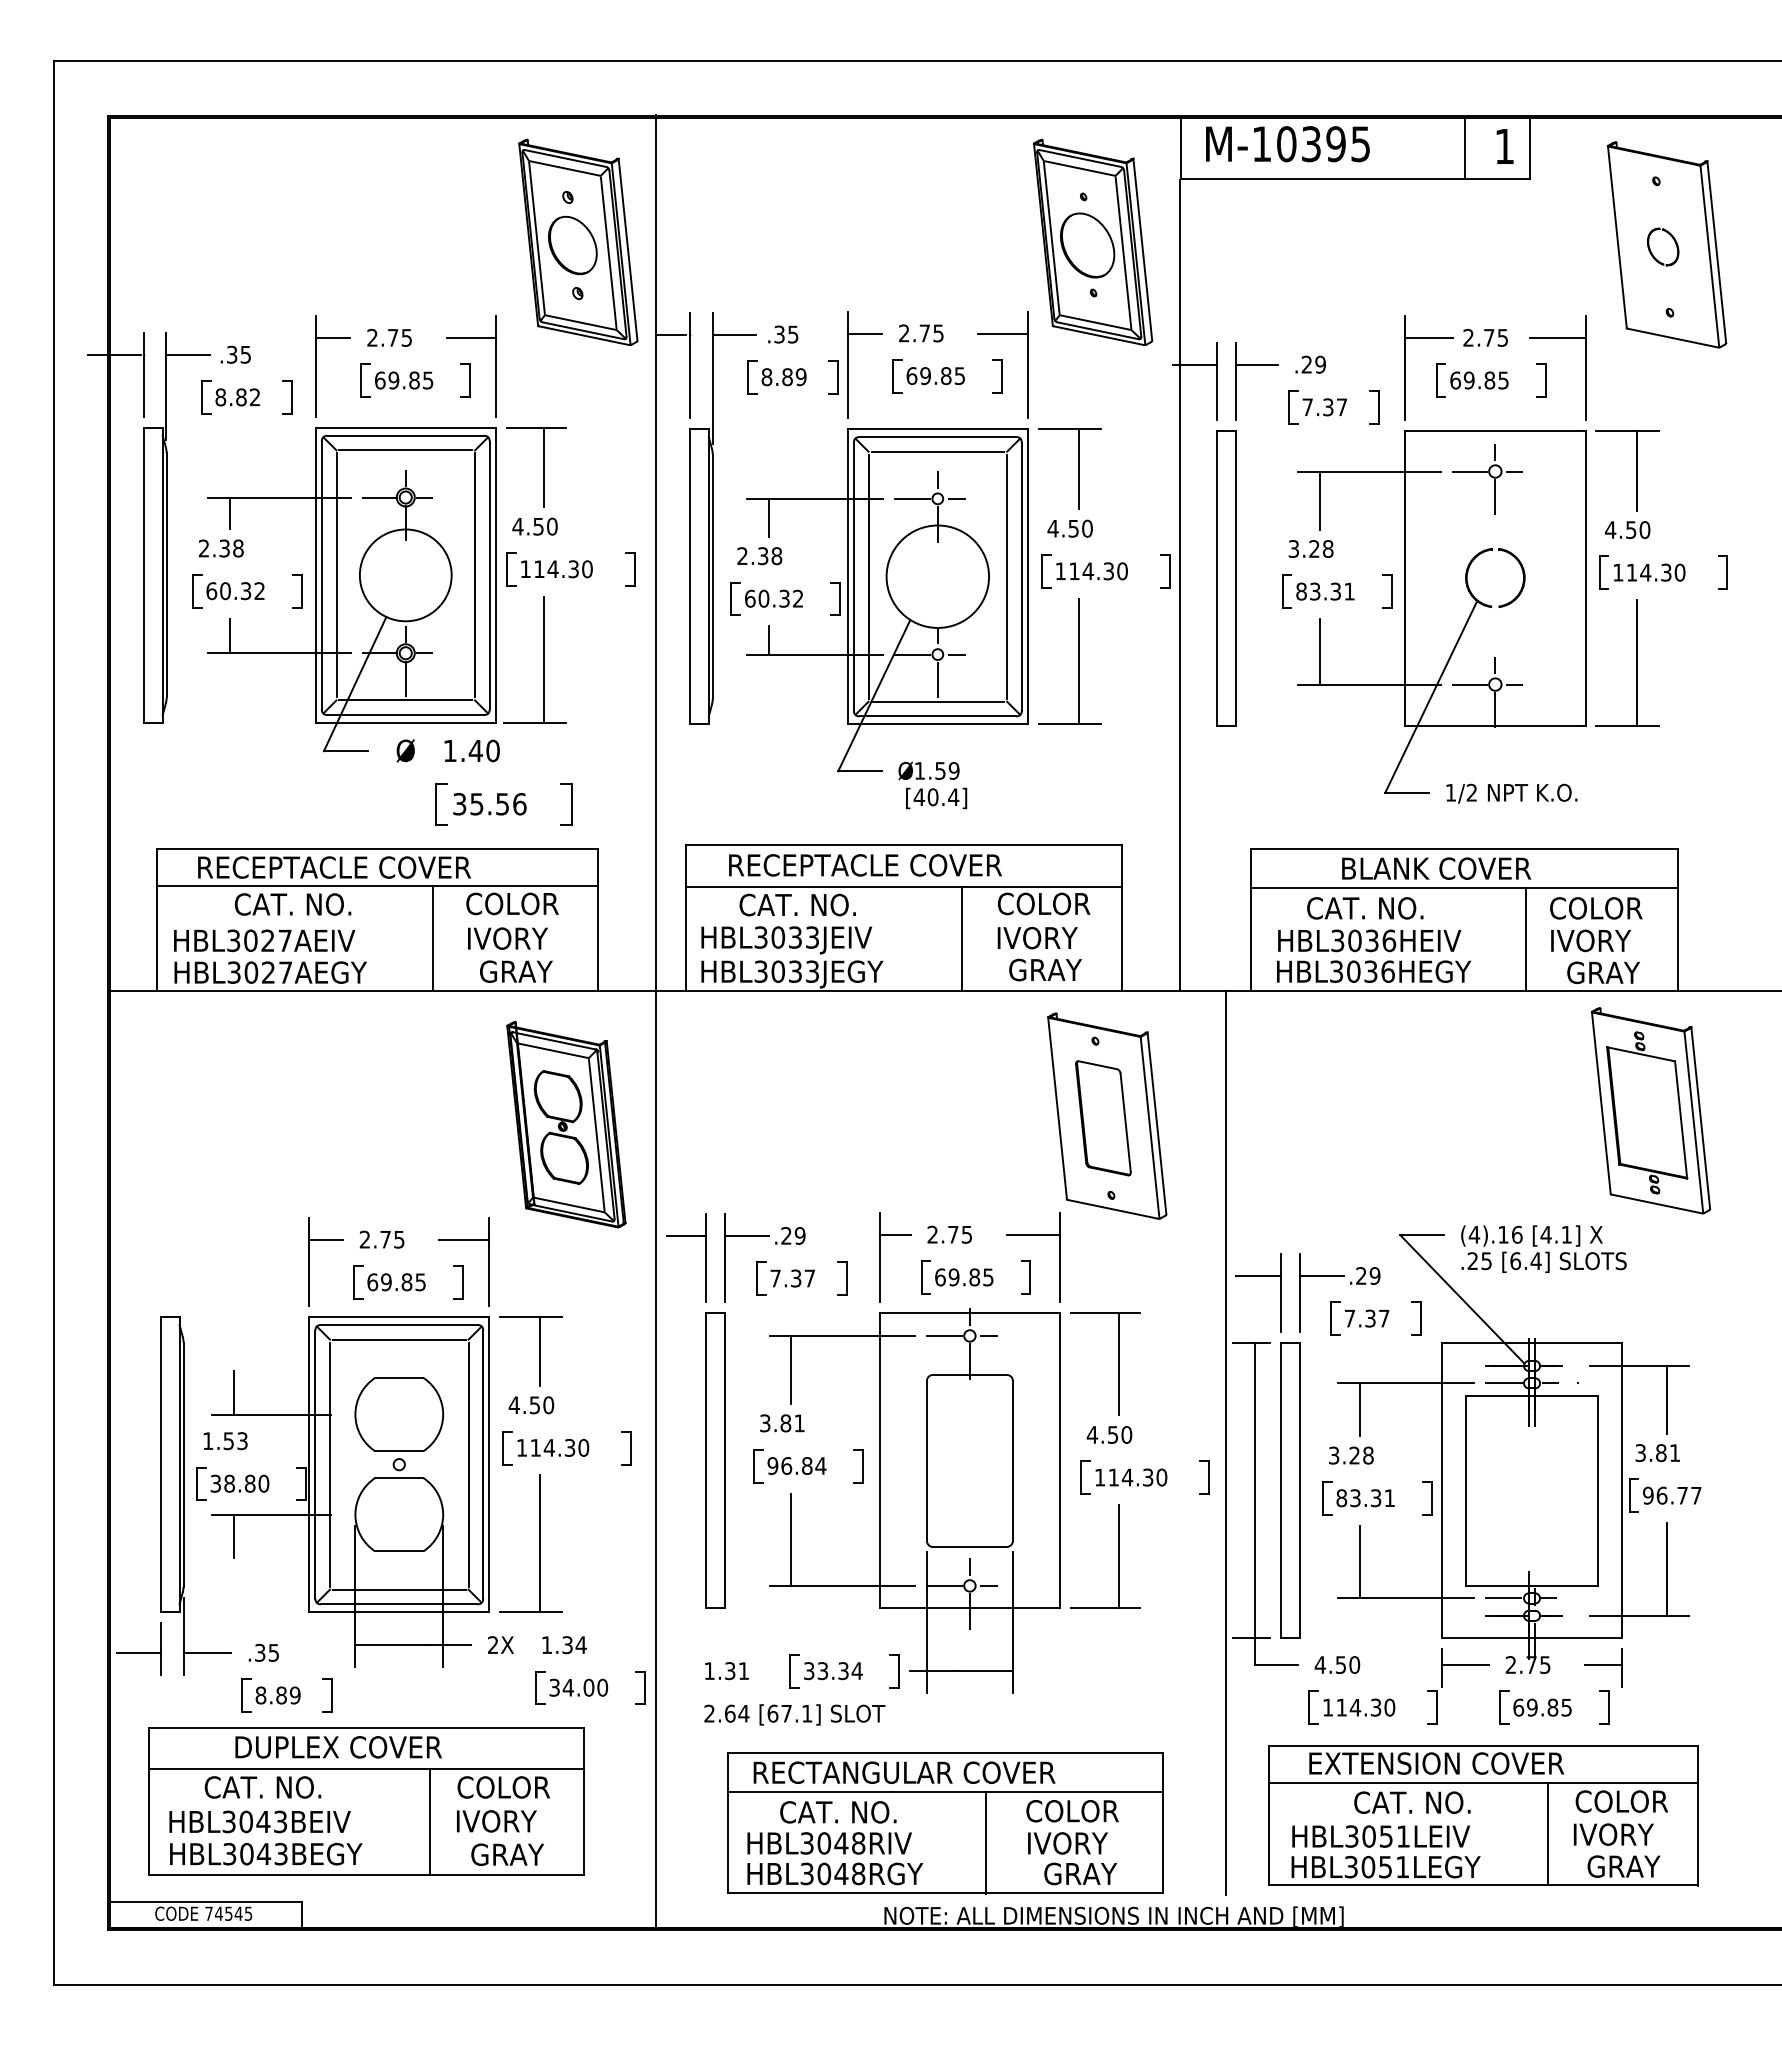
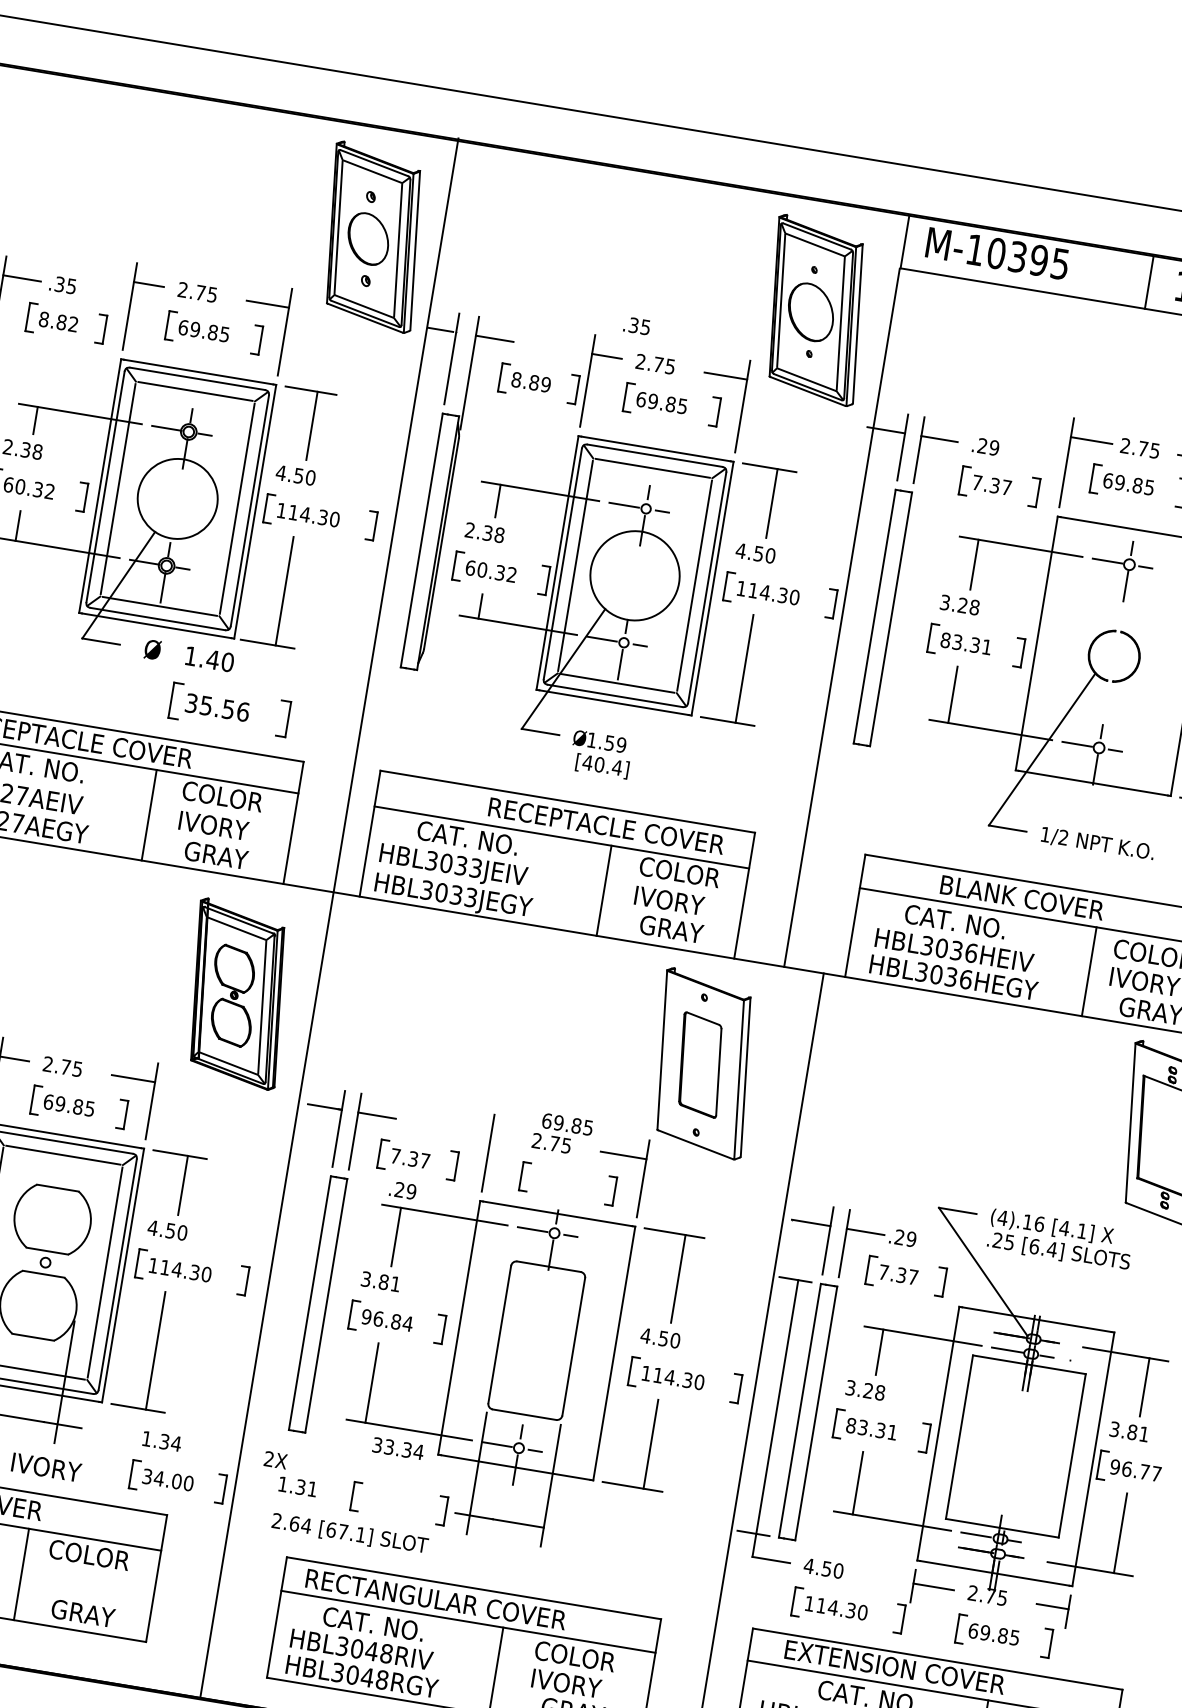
text: (783, 334) -> (637, 325), moved
text: (865, 865) -> (606, 826), moved
line: (894, 1234) -> (504, 1135), removed
text: (790, 1235) -> (403, 1190), moved
text: (964, 1277) -> (567, 1124), moved
text: (500, 1644) -> (275, 1459), moved
text: (833, 1671) -> (398, 1449), moved
text: (496, 1821) -> (46, 1467), moved

